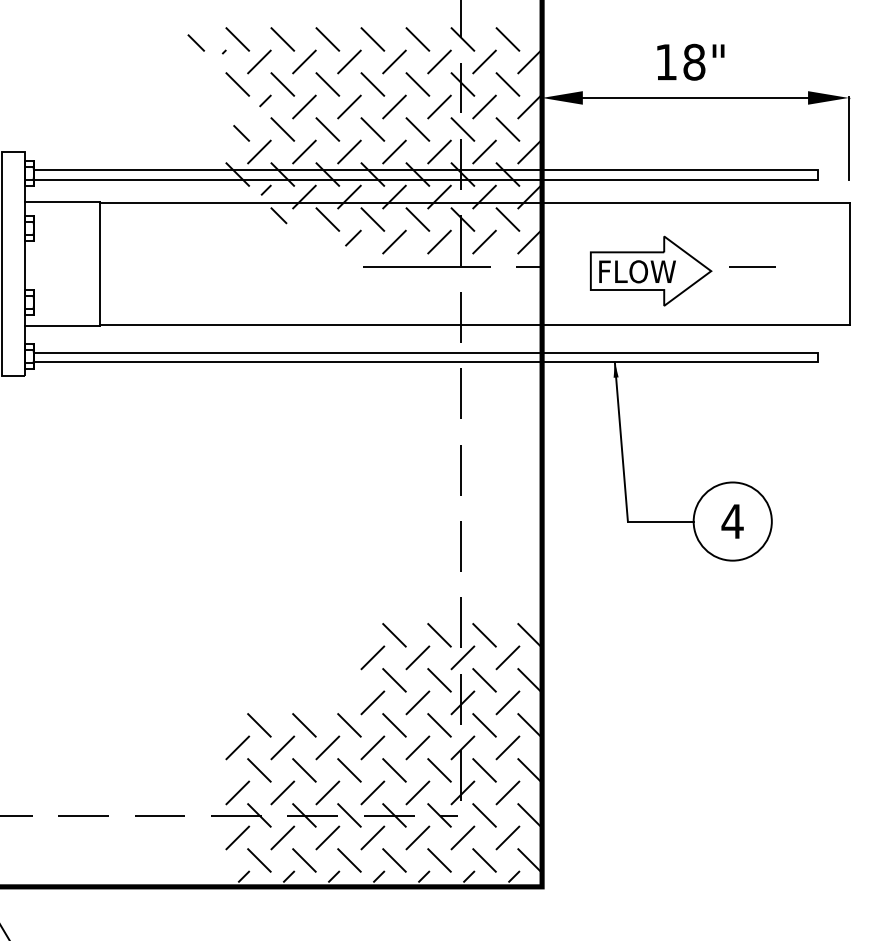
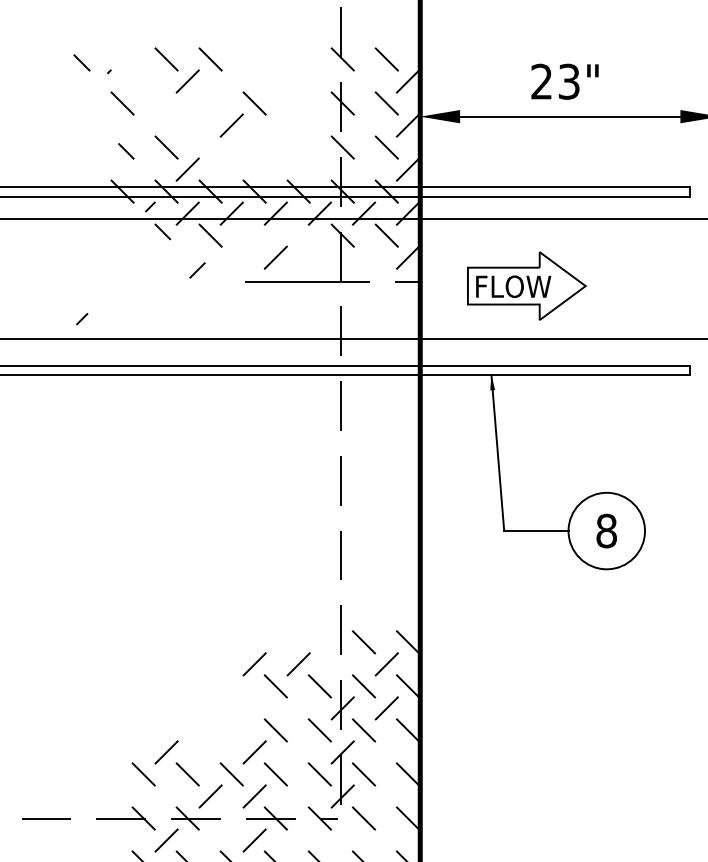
line: (237, 39) -> (122, 59), removed
line: (372, 39) -> (254, 59), removed
line: (417, 39) -> (298, 59), removed
line: (259, 61) -> (143, 81), removed
line: (349, 61) -> (231, 81), removed
line: (394, 61) -> (275, 81), removed
line: (439, 61) -> (319, 81), removed
line: (484, 61) -> (363, 81), removed
text: (680, 61) -> (555, 81), 18" -> 23"
line: (282, 84) -> (166, 103), removed
line: (327, 84) -> (210, 103), removed
line: (417, 84) -> (298, 103), removed
line: (265, 100) -> (82, 318), moved
line: (304, 106) -> (187, 125), removed
line: (394, 106) -> (275, 125), removed
line: (439, 106) -> (319, 125), removed
line: (484, 106) -> (363, 125), removed
line: (327, 129) -> (210, 147), removed
line: (372, 129) -> (254, 147), removed
line: (417, 129) -> (298, 147), removed
line: (259, 151) -> (143, 169), removed
line: (349, 151) -> (231, 169), removed
line: (394, 151) -> (275, 169), removed
line: (439, 151) -> (319, 169), removed
line: (484, 151) -> (363, 169), removed
line: (372, 219) -> (254, 235), removed
line: (417, 219) -> (298, 235), removed
line: (353, 237) -> (197, 269), moved
line: (439, 241) -> (319, 257), removed
line: (484, 241) -> (363, 257), removed
line: (752, 266) -> (626, 281), removed
text: (732, 521) -> (606, 530), 4 -> 8
line: (394, 635) -> (275, 642), removed
line: (439, 635) -> (319, 642), removed
line: (462, 657) -> (342, 664), removed
line: (372, 702) -> (254, 708), removed
line: (417, 702) -> (298, 708), removed
line: (259, 725) -> (143, 730), removed
line: (304, 725) -> (187, 730), removed
line: (349, 725) -> (231, 730), removed
line: (237, 747) -> (122, 752), removed
line: (327, 747) -> (210, 752), removed
line: (417, 747) -> (298, 752), removed
line: (507, 747) -> (386, 752), removed
line: (237, 792) -> (122, 796), removed
line: (282, 792) -> (166, 796), removed
line: (417, 792) -> (298, 796), removed
line: (507, 792) -> (386, 796), removed
line: (349, 815) -> (231, 818), removed
line: (237, 837) -> (122, 840), removed
line: (327, 837) -> (210, 840), removed
line: (417, 837) -> (298, 840), removed
line: (462, 837) -> (342, 840), removed
line: (507, 837) -> (386, 840), removed

